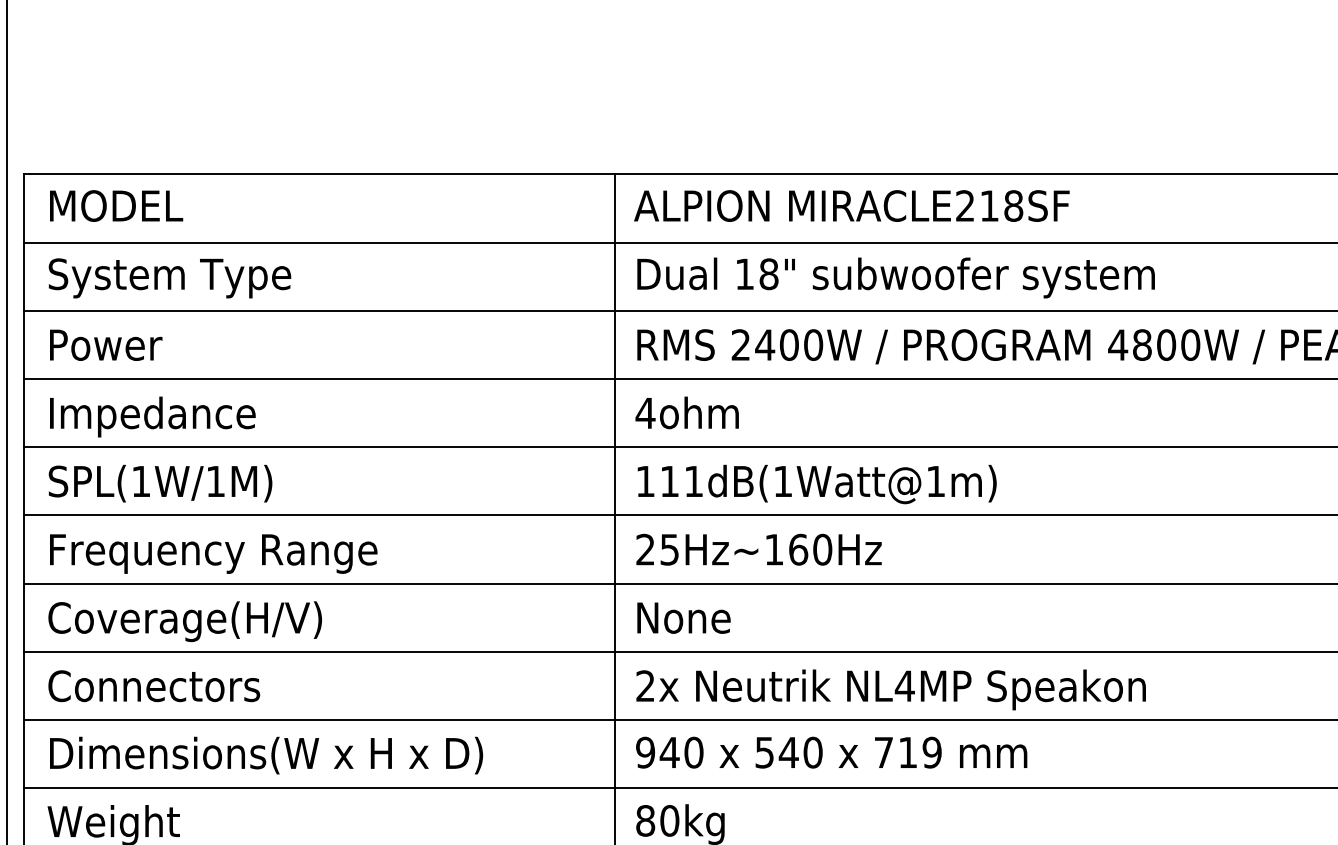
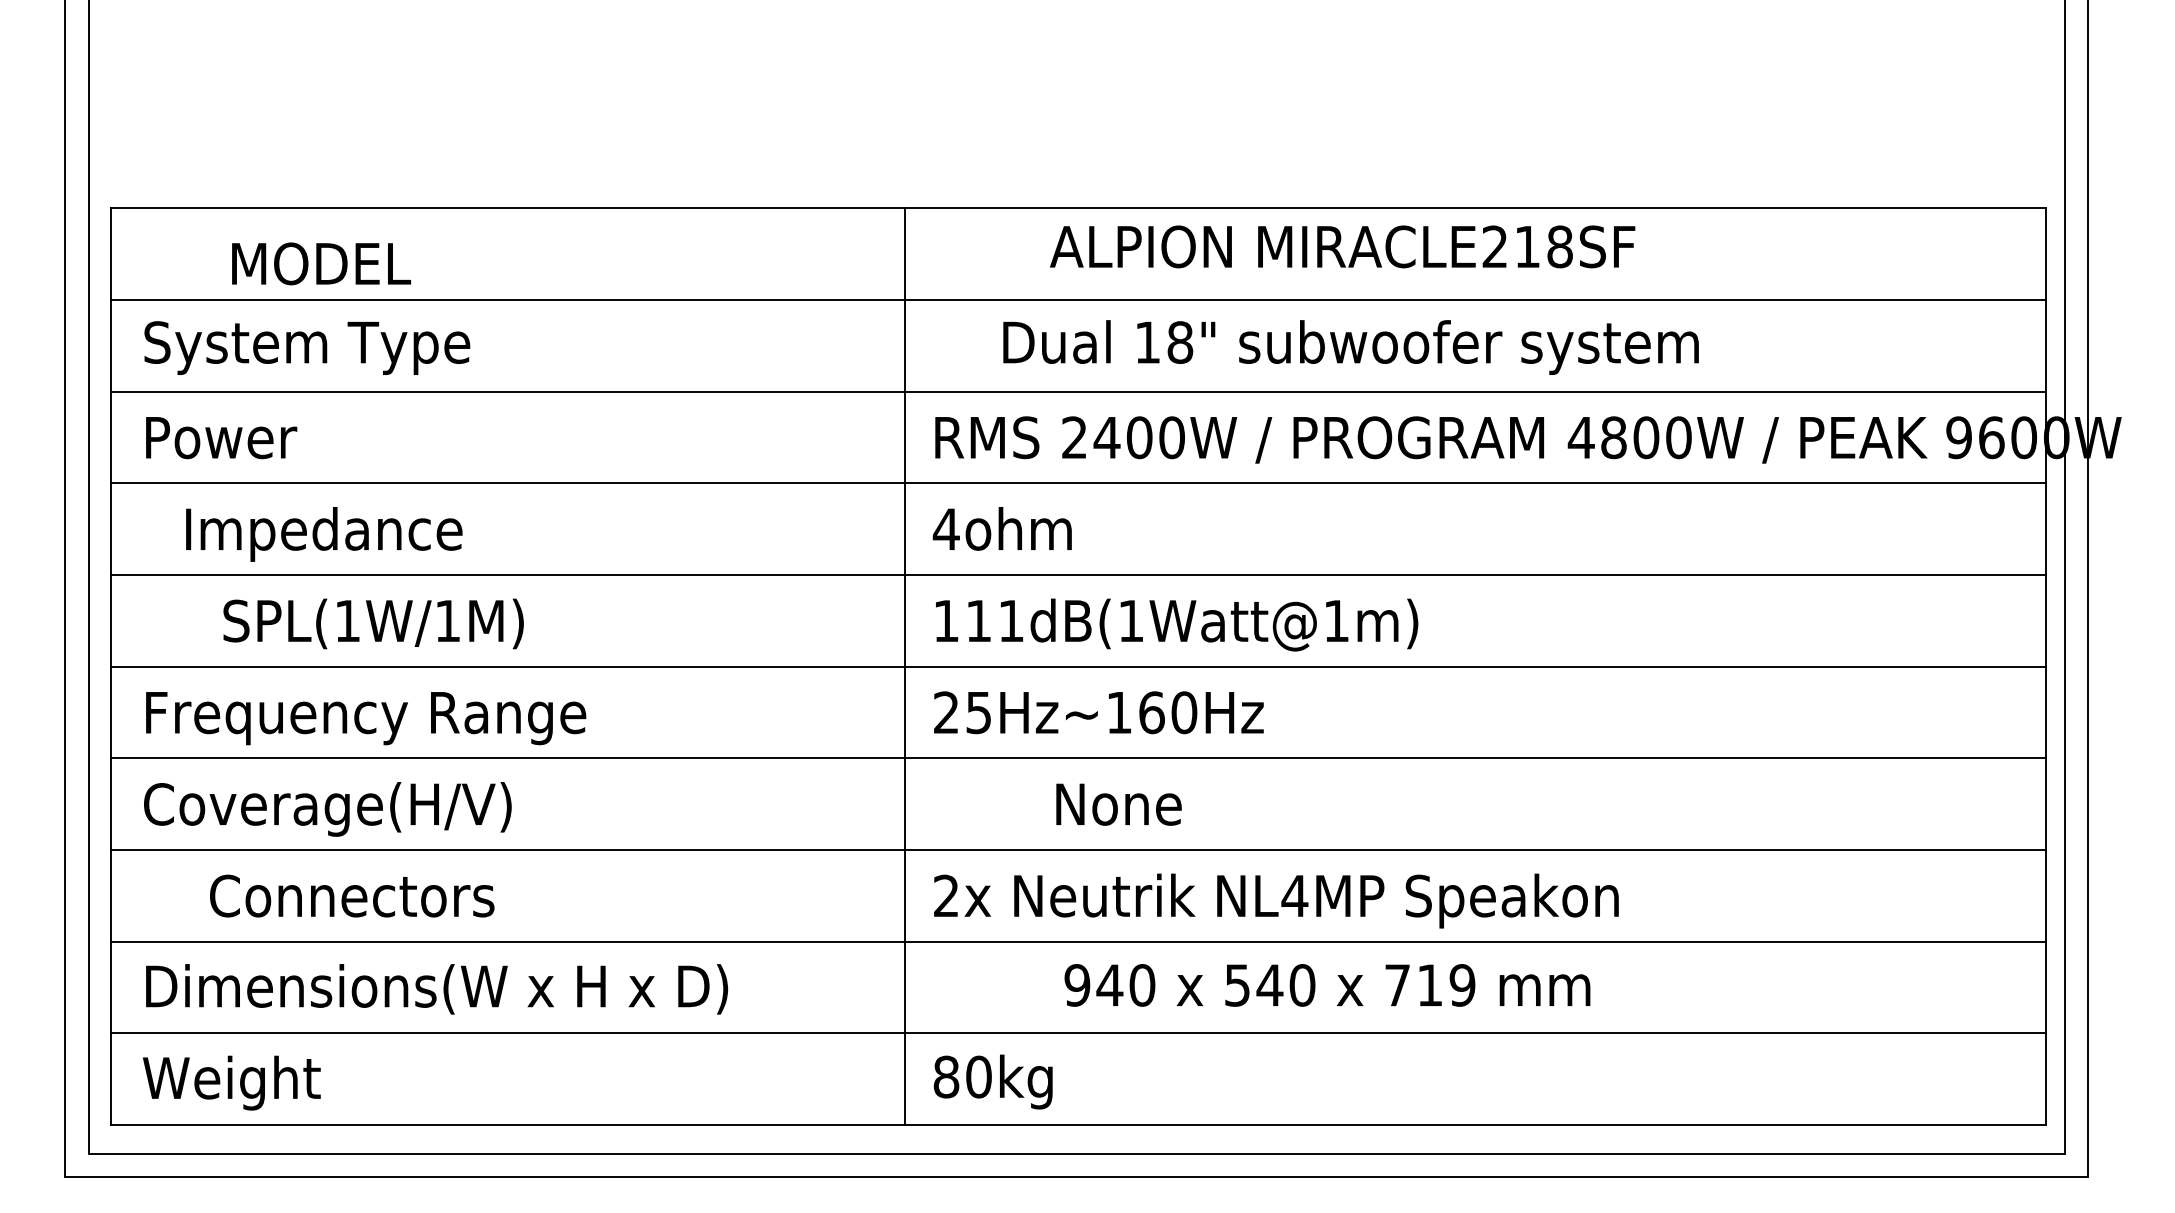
text: (116, 205) -> (321, 263), moved
text: (851, 205) -> (1342, 246), moved
text: (895, 277) -> (1350, 347), moved
text: (152, 417) -> (324, 534), moved
text: (160, 483) -> (373, 623), moved
text: (683, 618) -> (1118, 804), moved
text: (154, 685) -> (352, 895), moved
text: (831, 752) -> (1327, 985), moved

